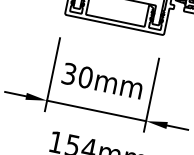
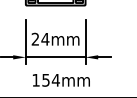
text: (77, 74) -> (40, 38), 30mm -> 24mm

